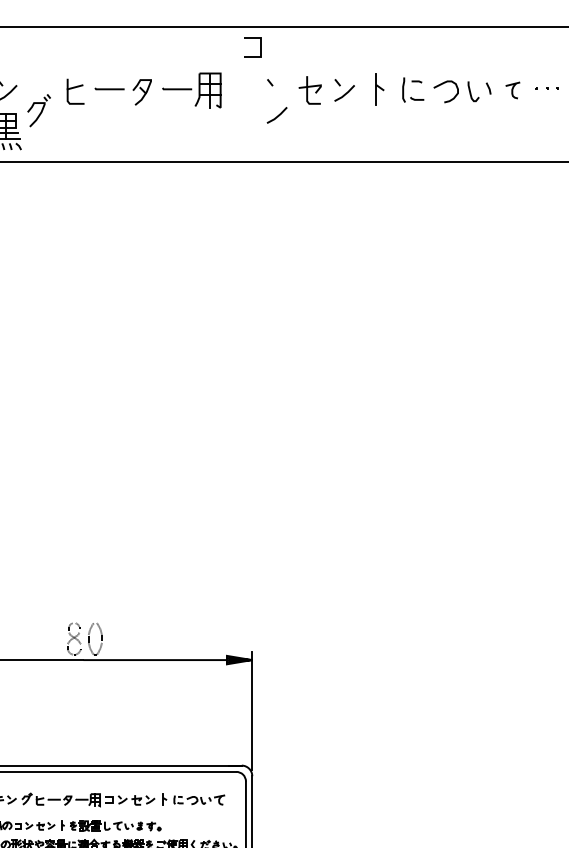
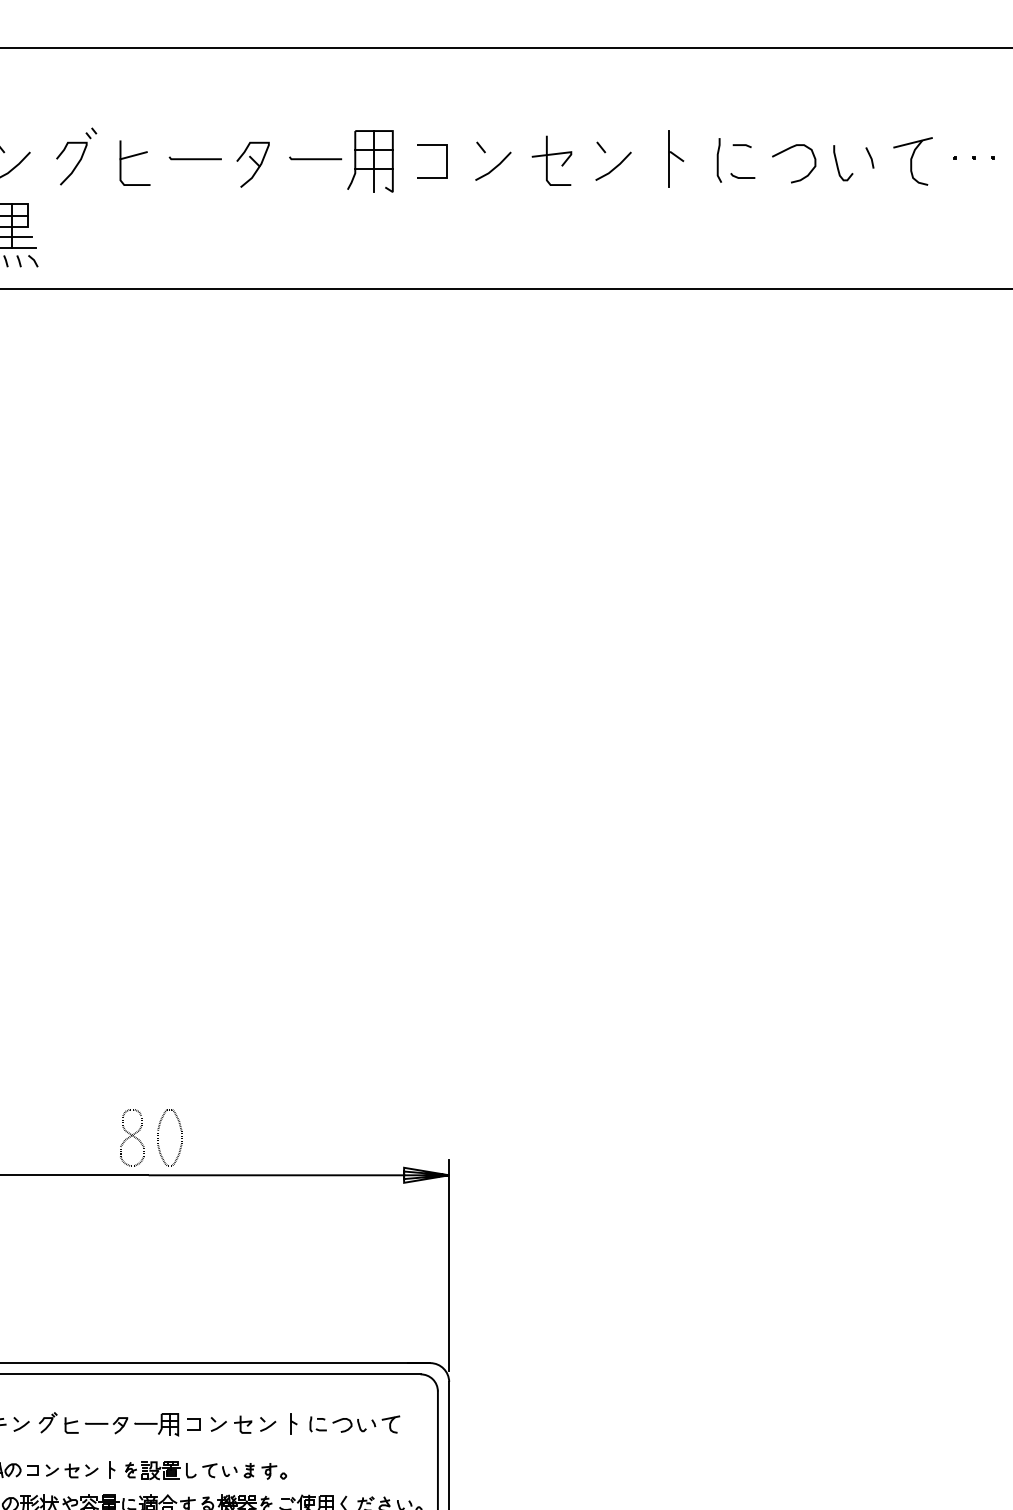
line: (260, 47) -> (445, 161), moved
part: (512, 90) -> (912, 161), size x1.67
part: (38, 110) -> (75, 155), moved
line: (277, 115) -> (494, 166), moved

